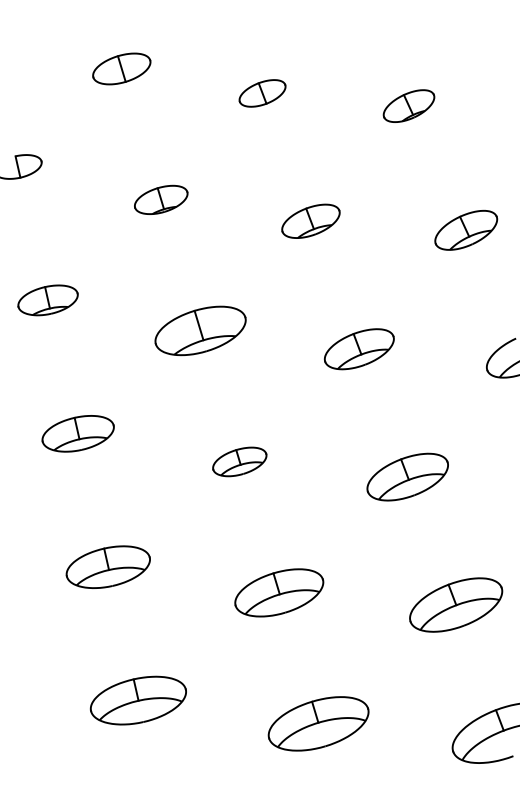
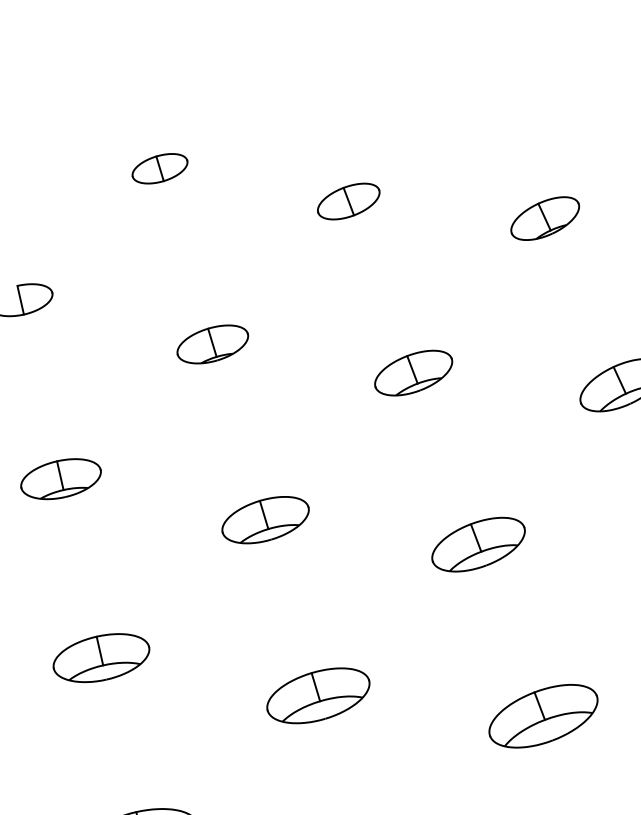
part: (121, 68) -> (159, 168), size x0.71
part: (200, 330) -> (265, 519), size x0.71
part: (239, 461) -> (317, 695), size x1.43

